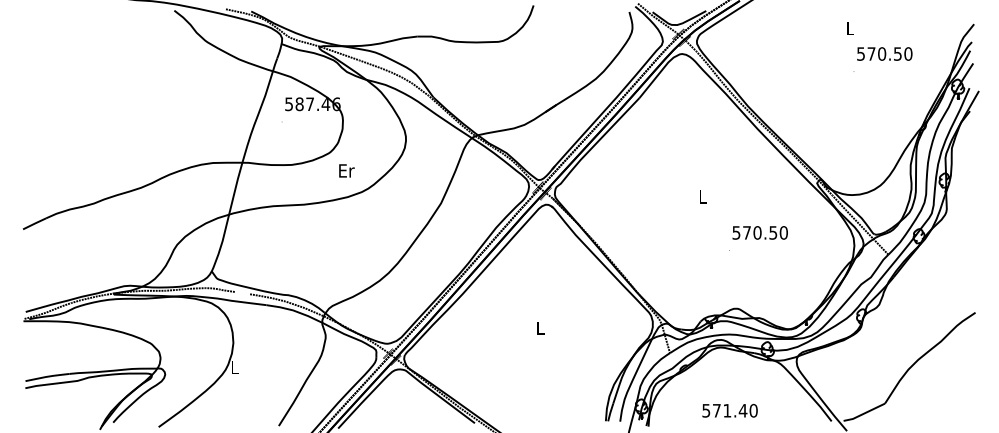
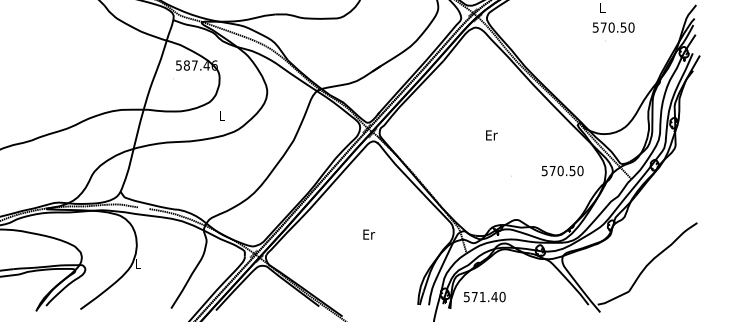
text: (884, 53) -> (613, 27), moved
text: (346, 170) -> (222, 115), Er -> L
text: (703, 196) -> (491, 135), L -> Er
text: (759, 232) -> (562, 170), moved
text: (540, 327) -> (368, 234), L -> Er
text: (729, 410) -> (484, 296), moved

